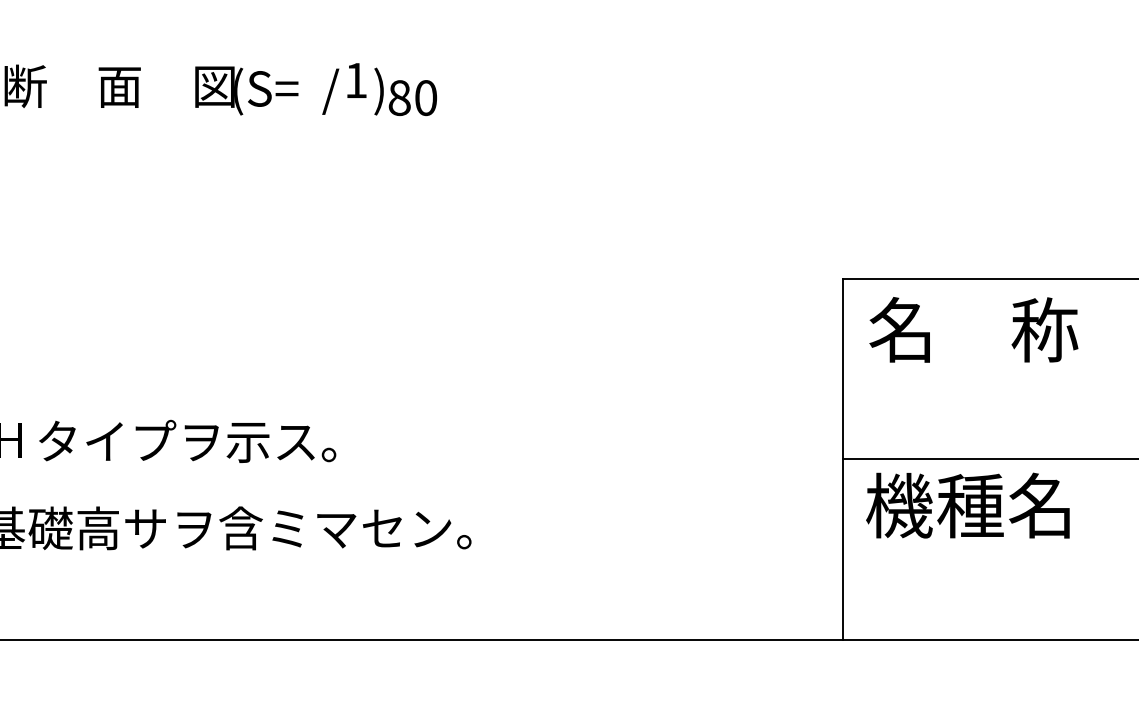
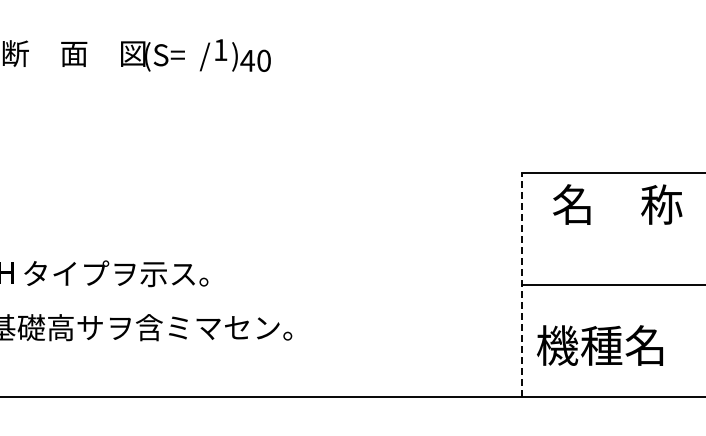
text: (399, 97) -> (247, 60), 80 -> 40
text: (973, 329) -> (617, 204), moved
line: (842, 458) -> (522, 284), solid -> dashed
text: (967, 505) -> (599, 345), moved

